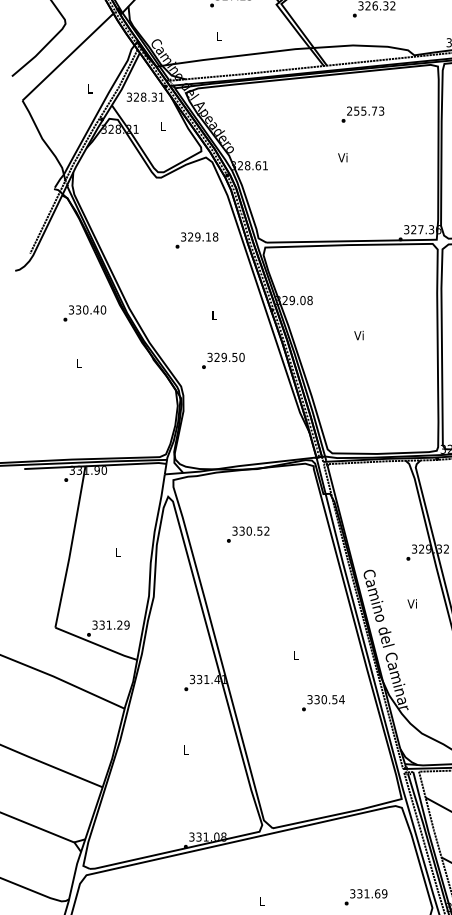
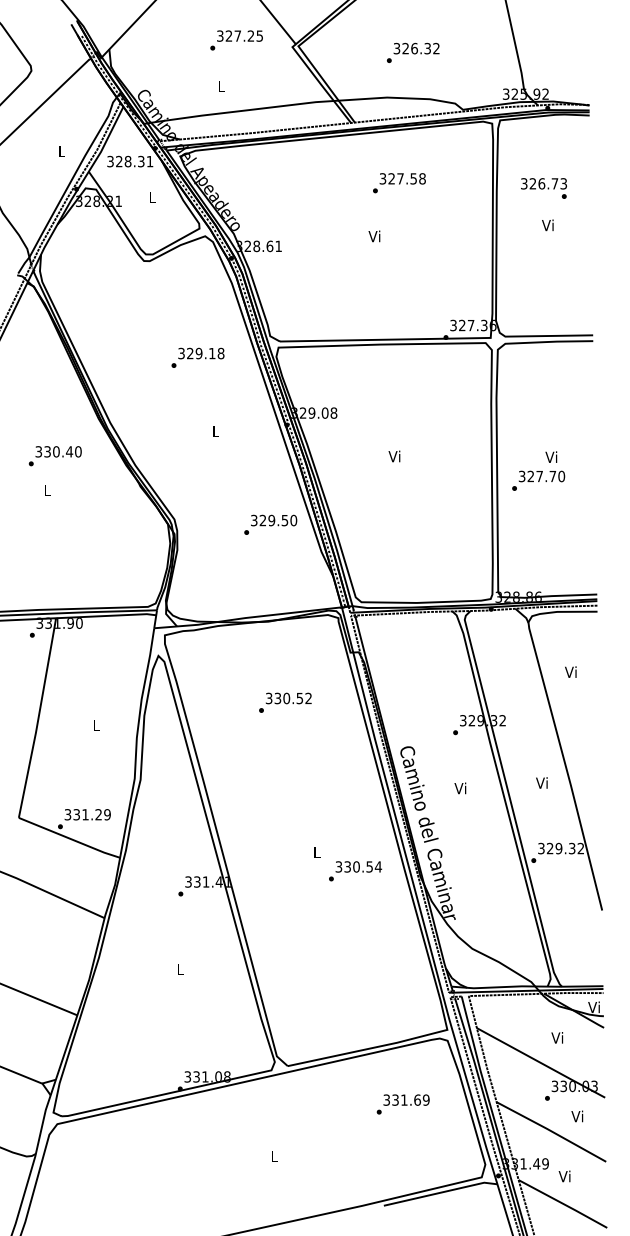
text: (365, 110) -> (402, 178), 255.73 -> 327.58
text: (196, 240) -> (197, 357), moved
text: (84, 313) -> (54, 456), moved
text: (223, 360) -> (270, 524), moved
text: (248, 534) -> (285, 702), moved
text: (323, 703) -> (355, 871), moved
text: (365, 897) -> (402, 1104), moved

